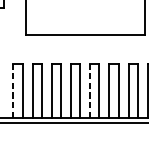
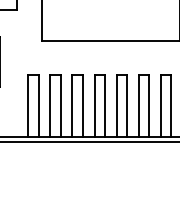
line: (13, 90) -> (28, 105), dashed -> solid
line: (90, 90) -> (116, 105), dashed -> solid

